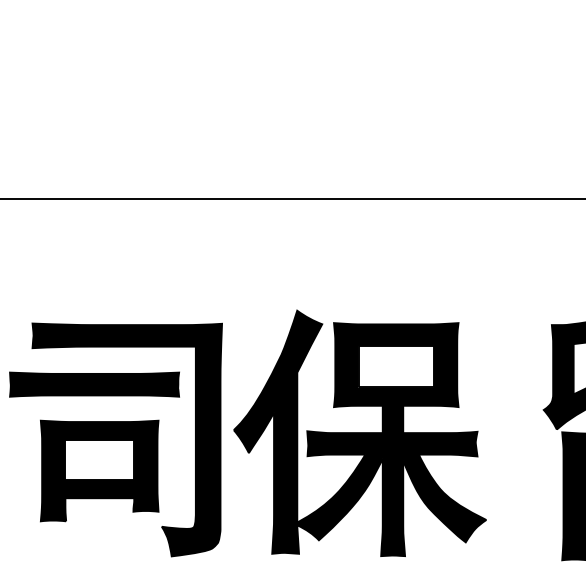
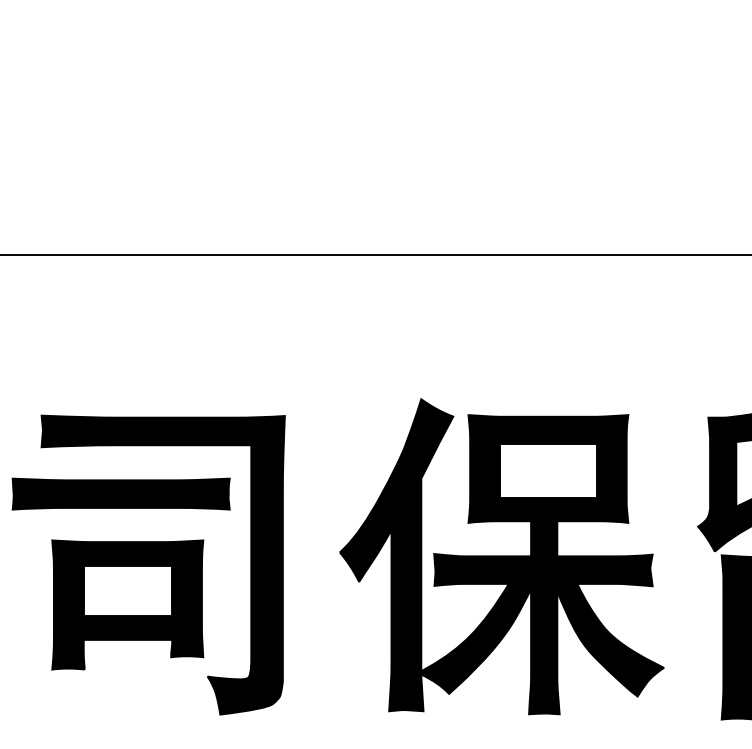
part: (359, 432) -> (501, 555), moved

